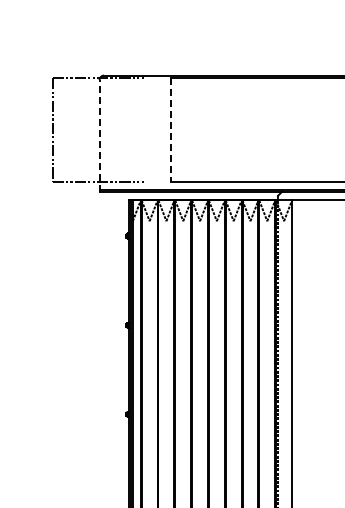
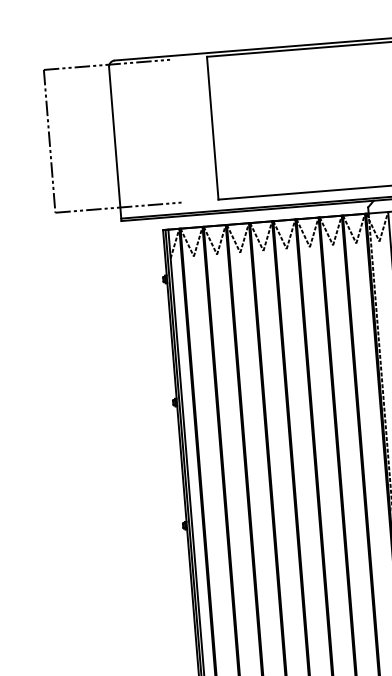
line: (170, 130) -> (212, 128), dashed -> solid
line: (99, 135) -> (115, 143), dashed -> solid

